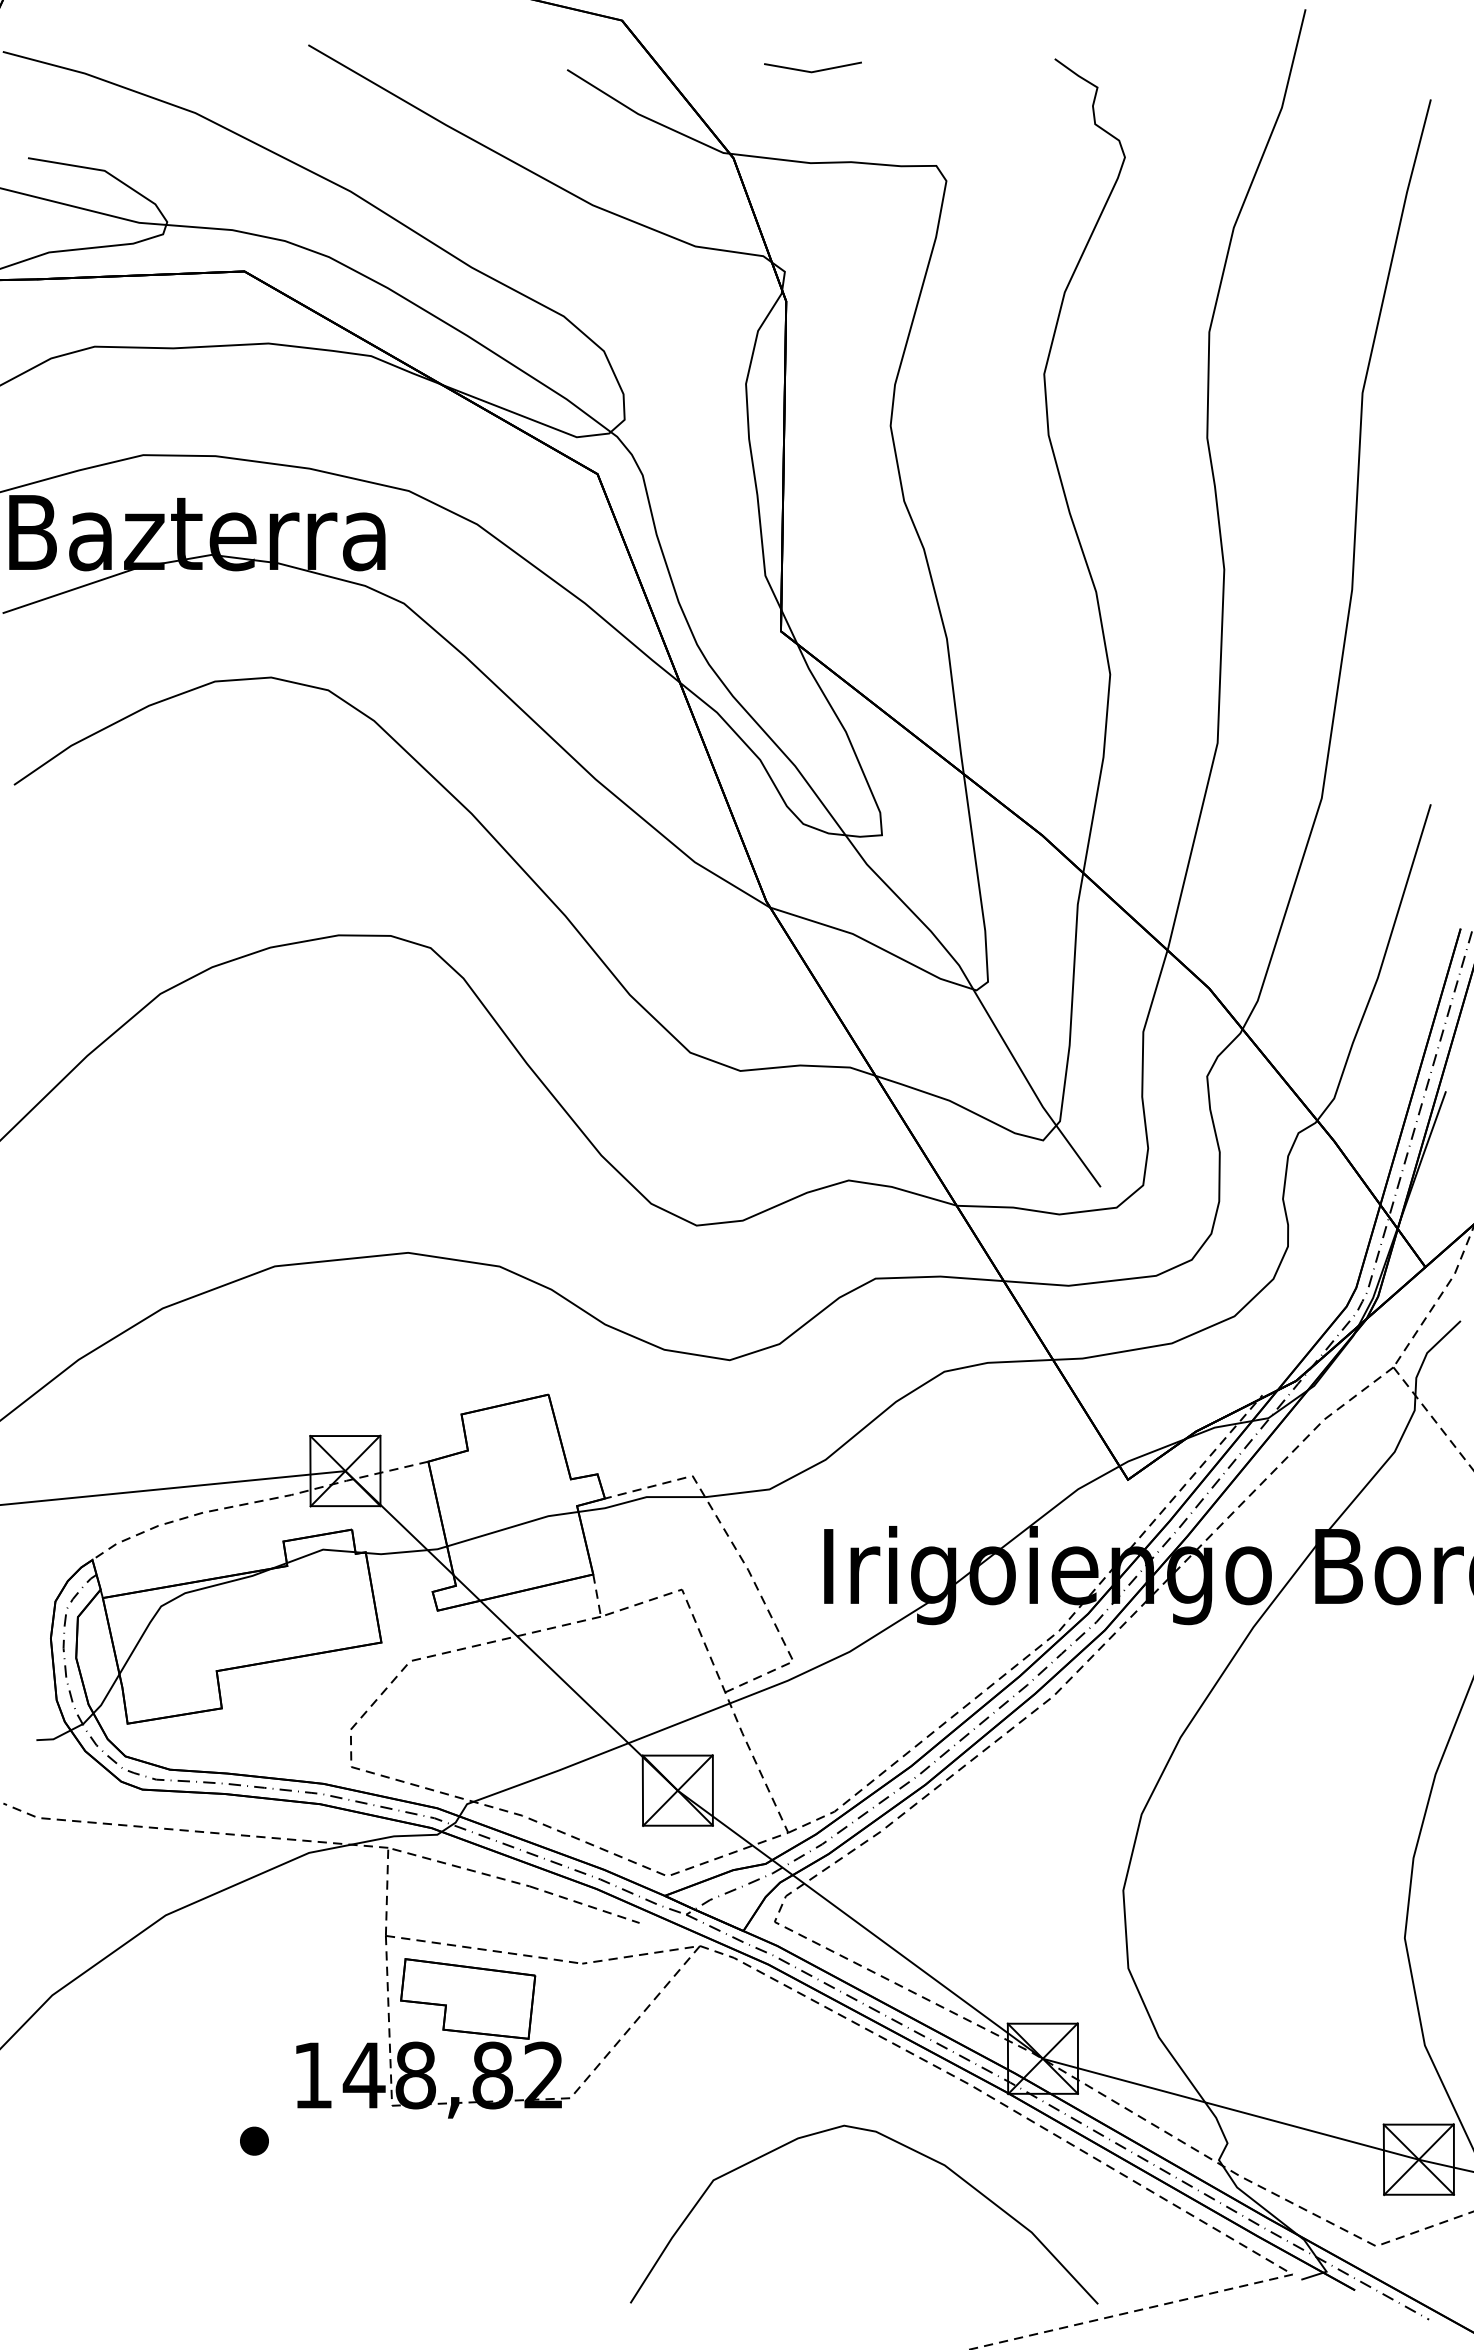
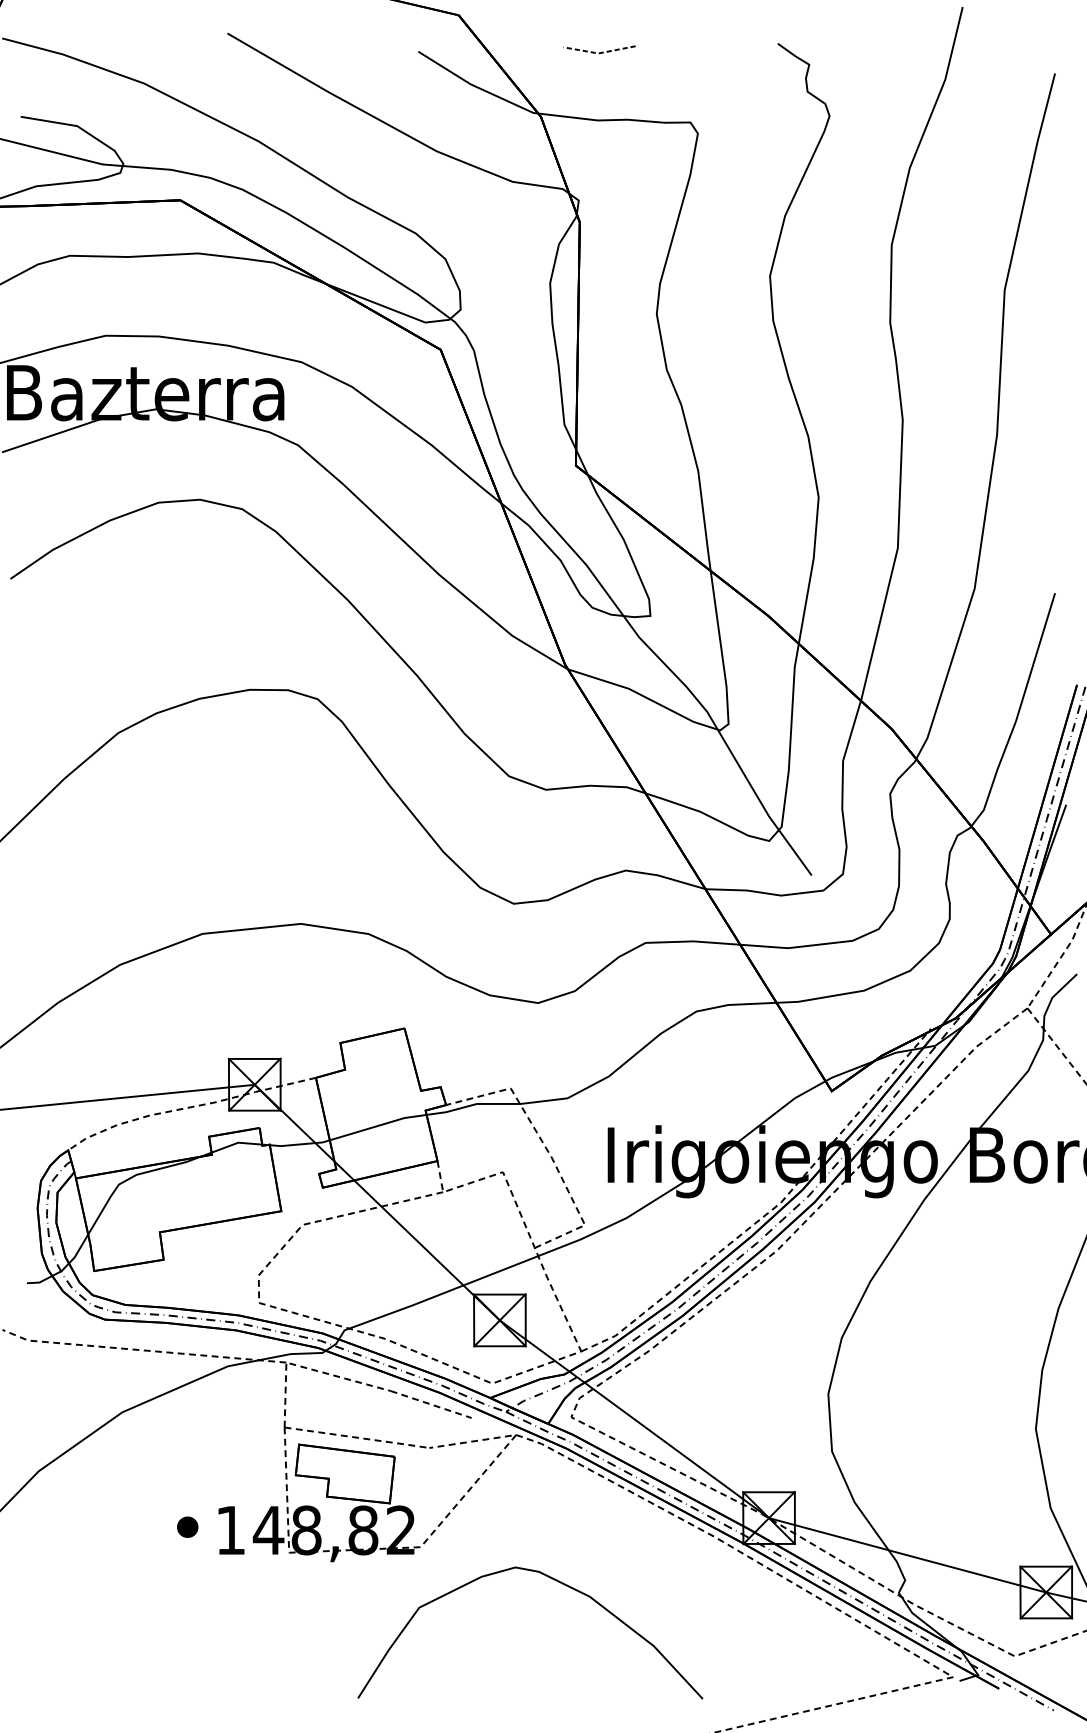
line: (812, 72) -> (599, 53), solid -> dashed
part: (254, 2140) -> (187, 1526), moved
curve: (899, 2144) -> (556, 1581), moved

